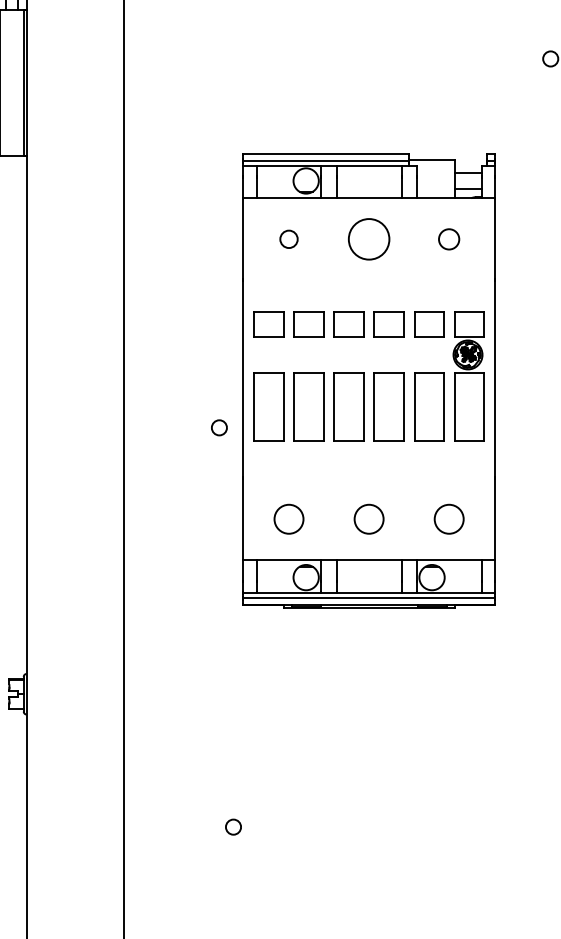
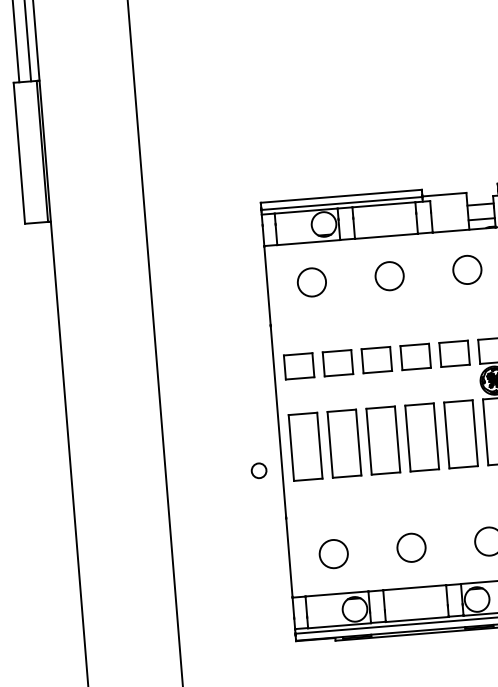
circle: (288, 238) -> (311, 281), size x1.67
circle: (368, 238) -> (389, 275), size x0.71
circle: (448, 239) -> (466, 270), size x1.43

